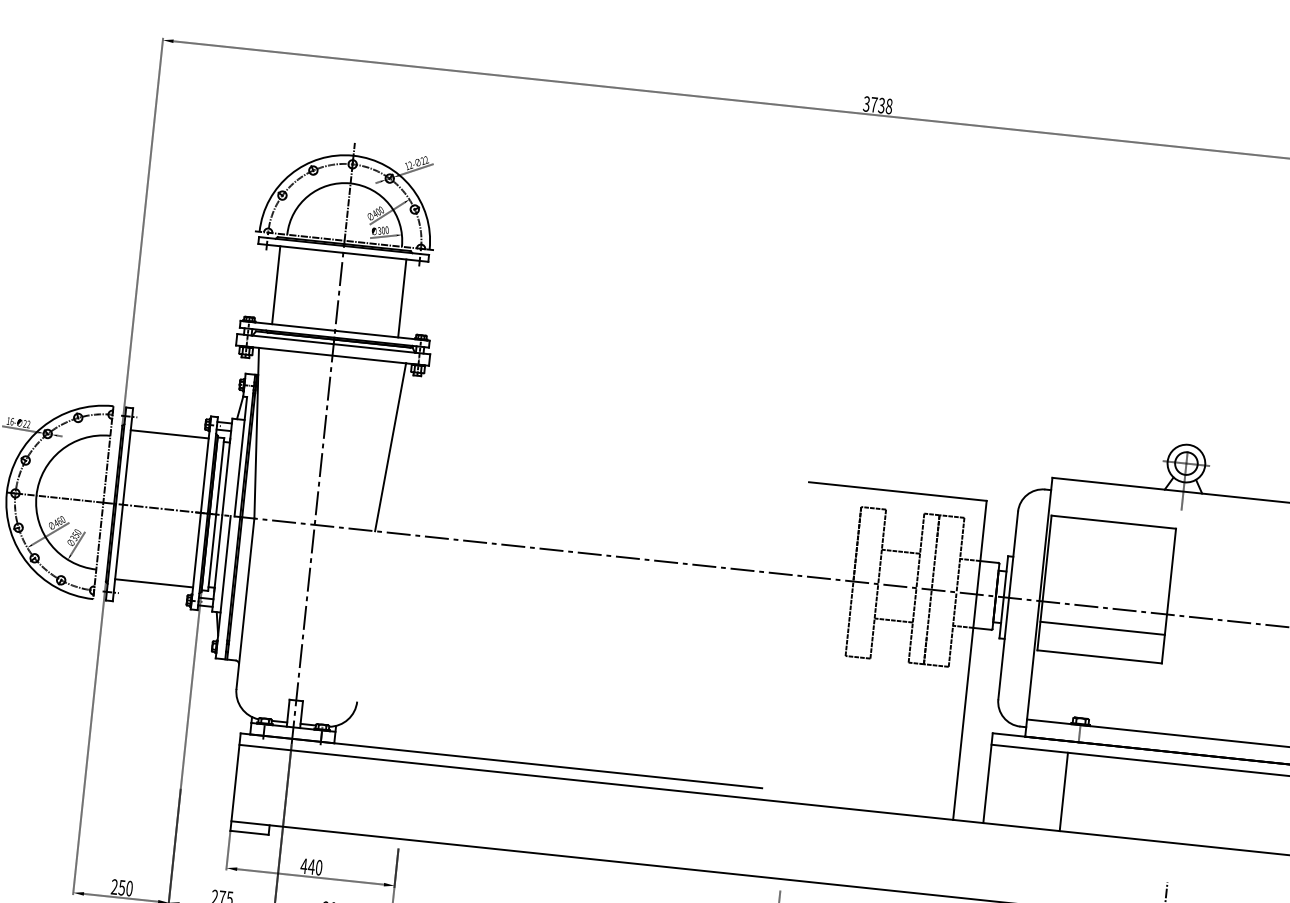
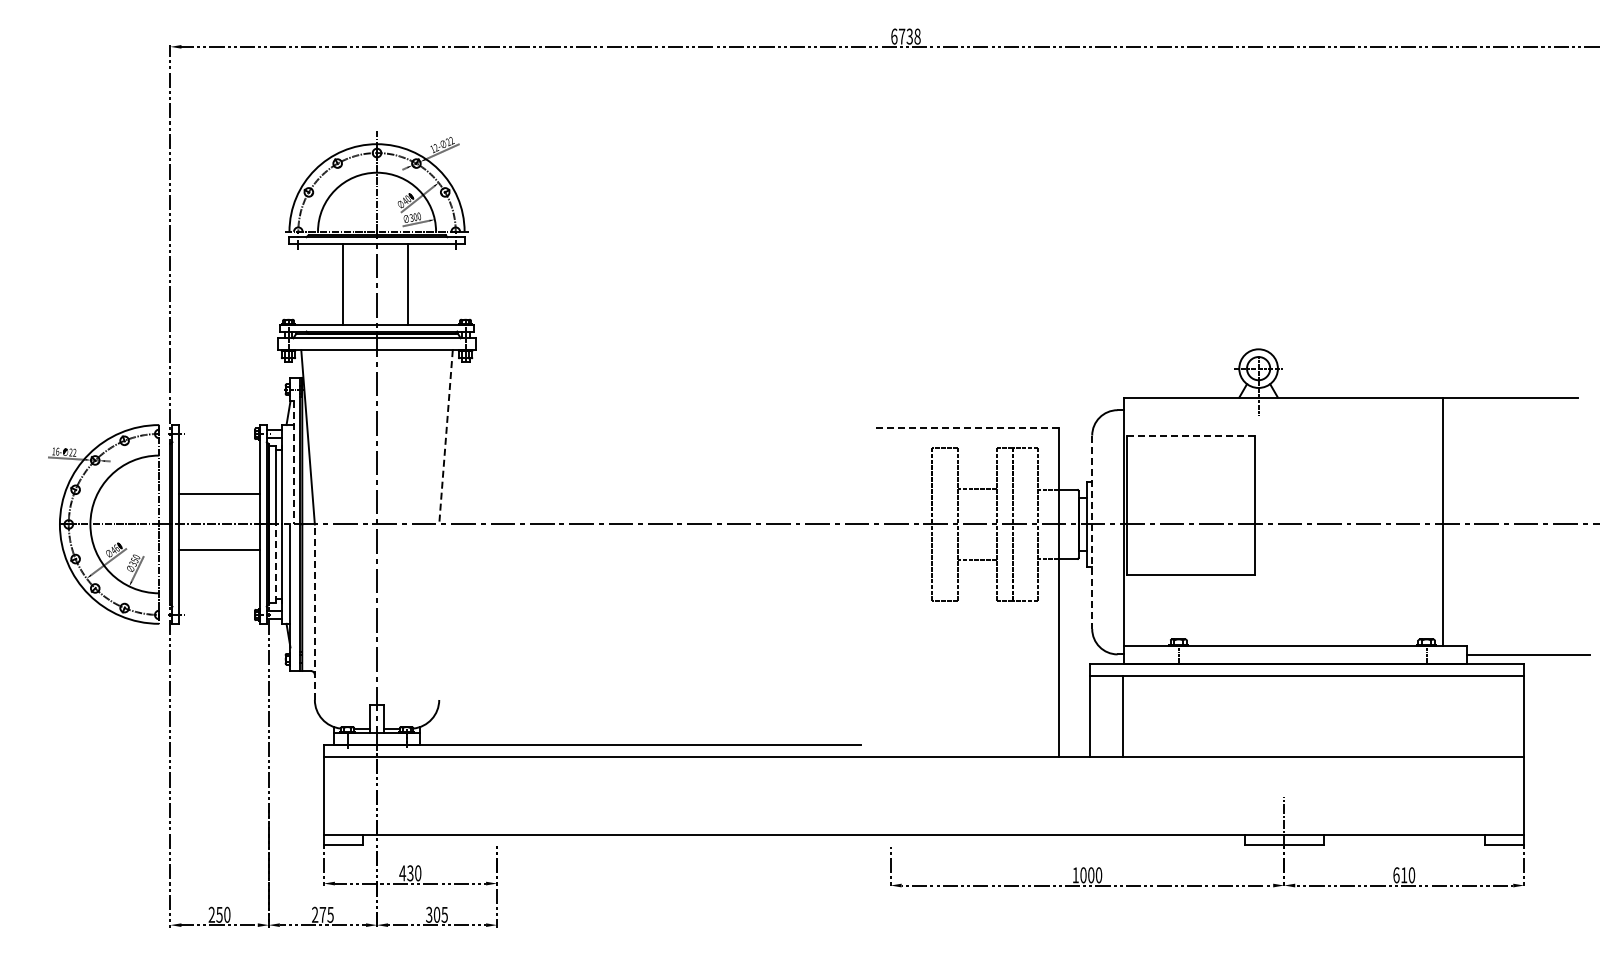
text: (866, 104) -> (894, 36), 3738 -> 6738
line: (276, 285) -> (343, 284), moved
line: (401, 298) -> (407, 284), moved
line: (169, 434) -> (219, 493), moved
line: (390, 447) -> (445, 437), solid -> dashed
line: (240, 457) -> (294, 463), solid -> dashed
line: (897, 491) -> (967, 428), solid -> dashed
line: (1113, 522) -> (1190, 436), solid -> dashed
line: (212, 552) -> (275, 563), solid -> dashed
line: (153, 583) -> (219, 550), moved
line: (245, 603) -> (314, 612), solid -> dashed
line: (1008, 605) -> (1092, 532), solid -> dashed
line: (1102, 628) -> (1190, 545), removed
line: (1063, 791) -> (1122, 715), moved
text: (311, 867) -> (410, 873), 440 -> 430

